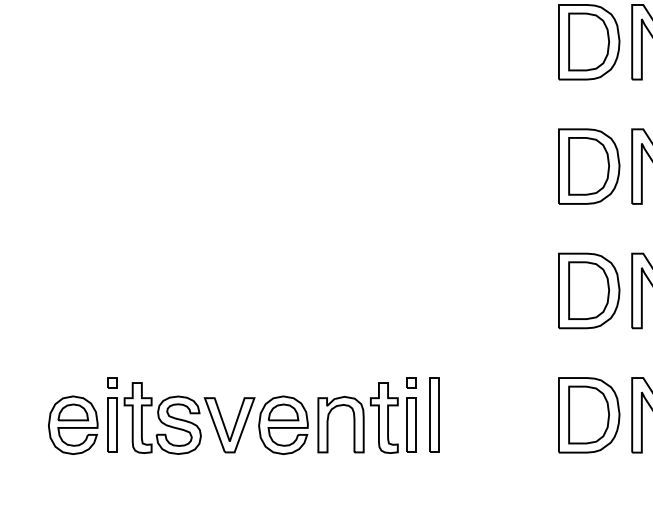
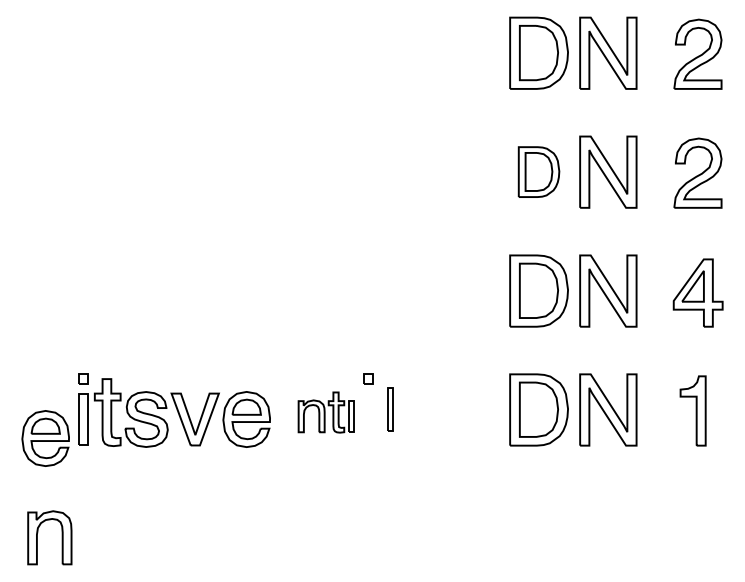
part: (588, 165) -> (538, 171), size x0.7
part: (433, 414) -> (390, 409), size x0.6
part: (366, 417) -> (326, 412), size x0.6
part: (73, 425) -> (45, 438), moved

